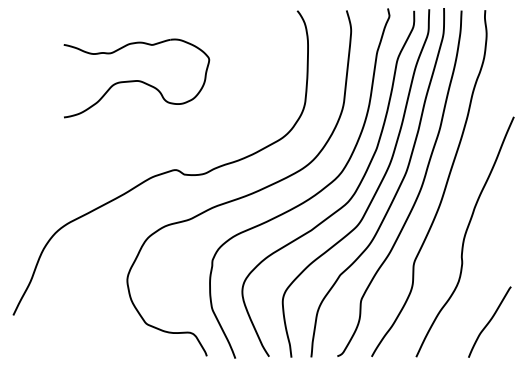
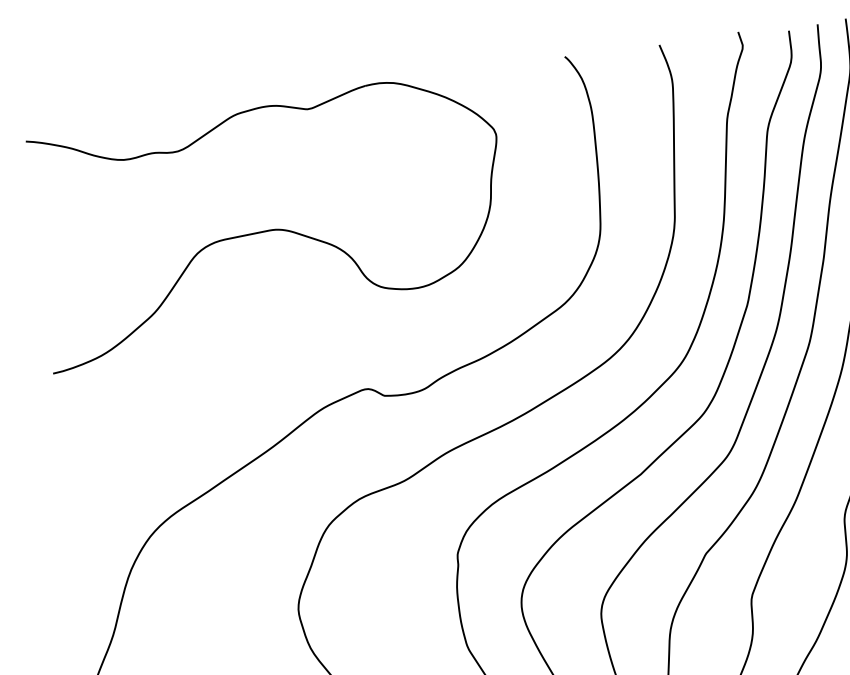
part: (136, 78) -> (271, 222), size x1.67

